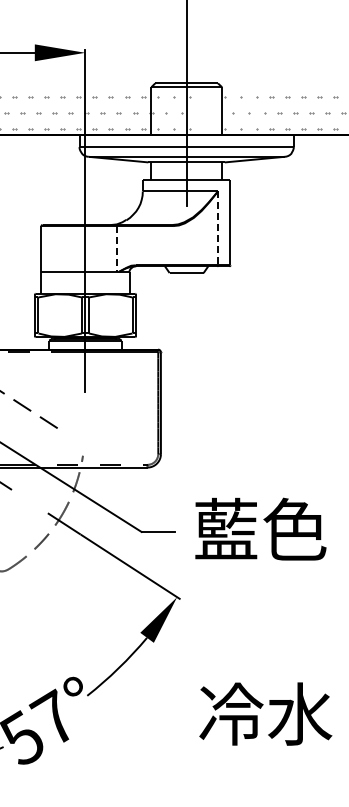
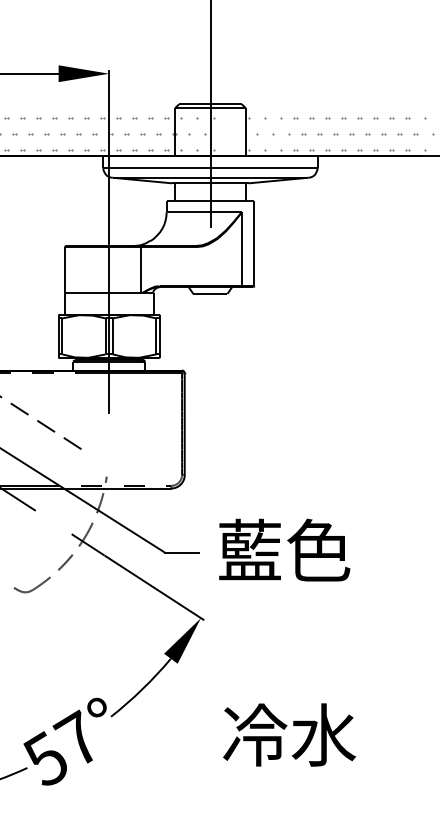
line: (217, 228) -> (241, 249), dashed -> solid
line: (116, 248) -> (140, 269), dashed -> solid

